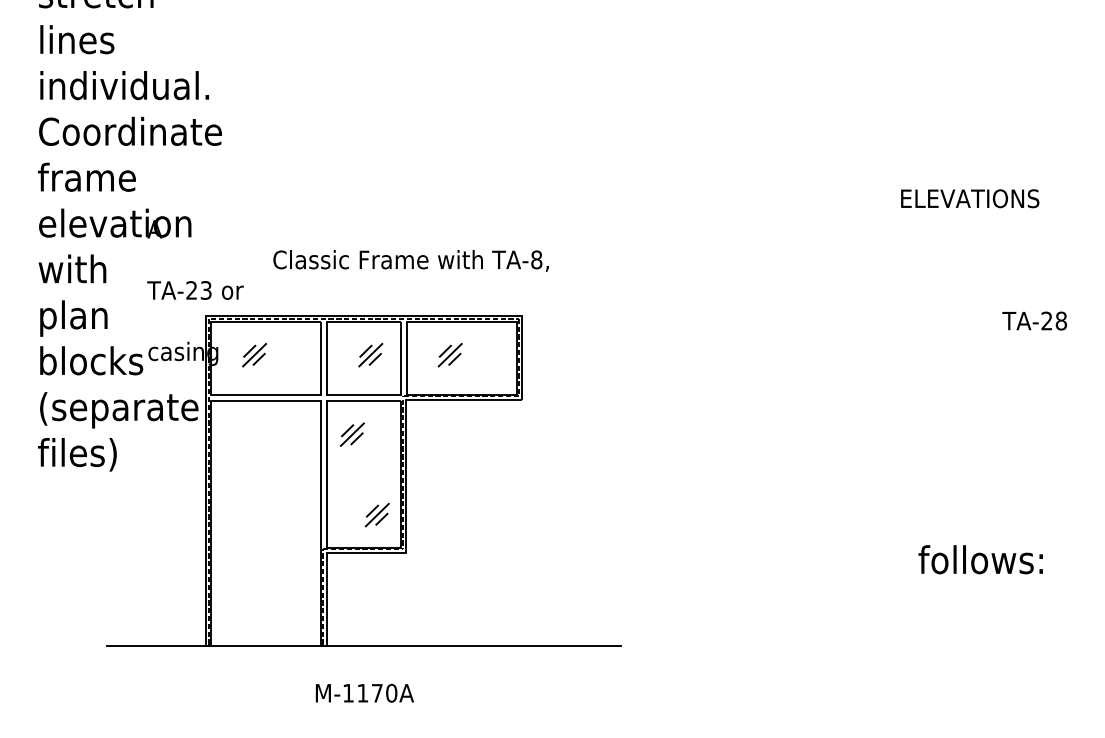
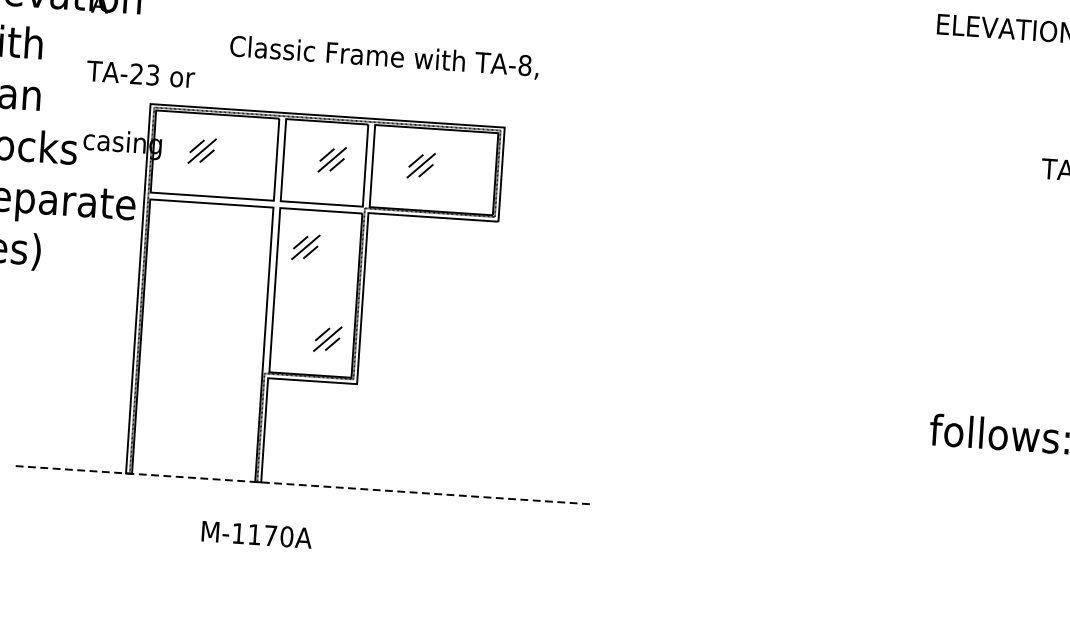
line: (364, 646) -> (303, 485), solid -> dashed
text: (364, 692) -> (256, 533), moved

